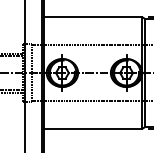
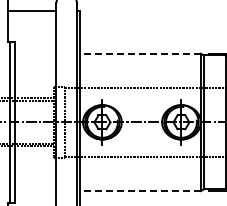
line: (92, 17) -> (139, 53), solid -> dashed
line: (92, 129) -> (139, 191), solid -> dashed

